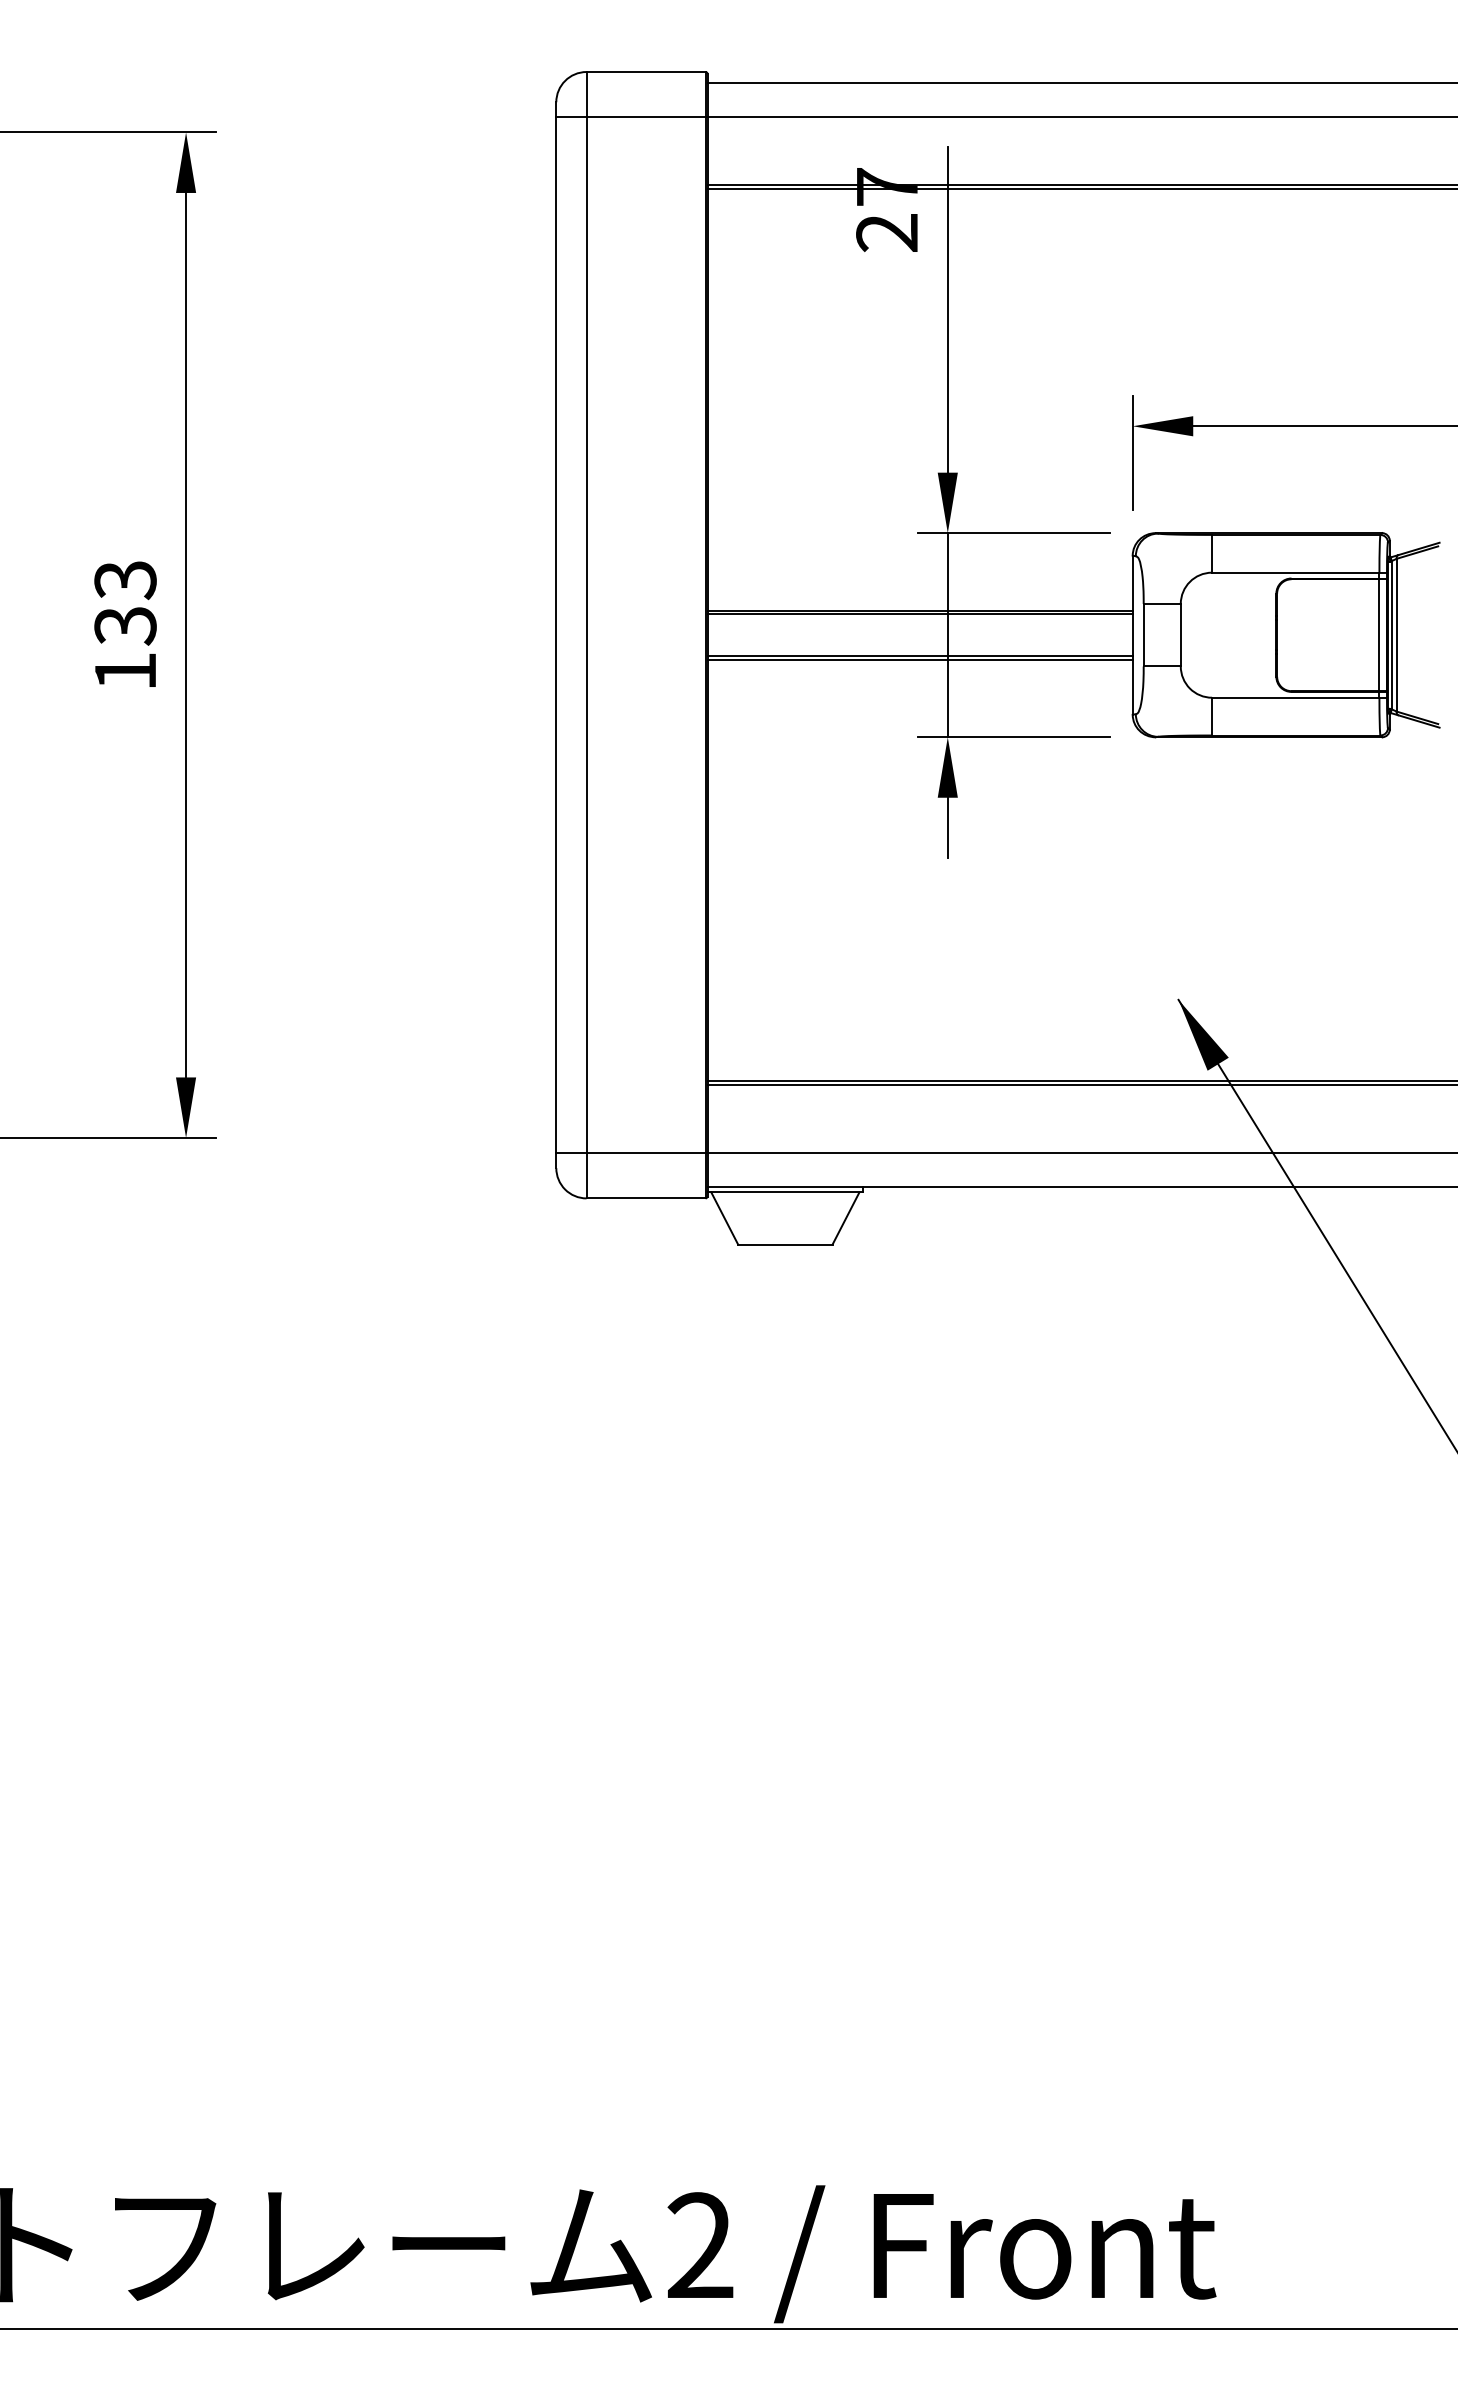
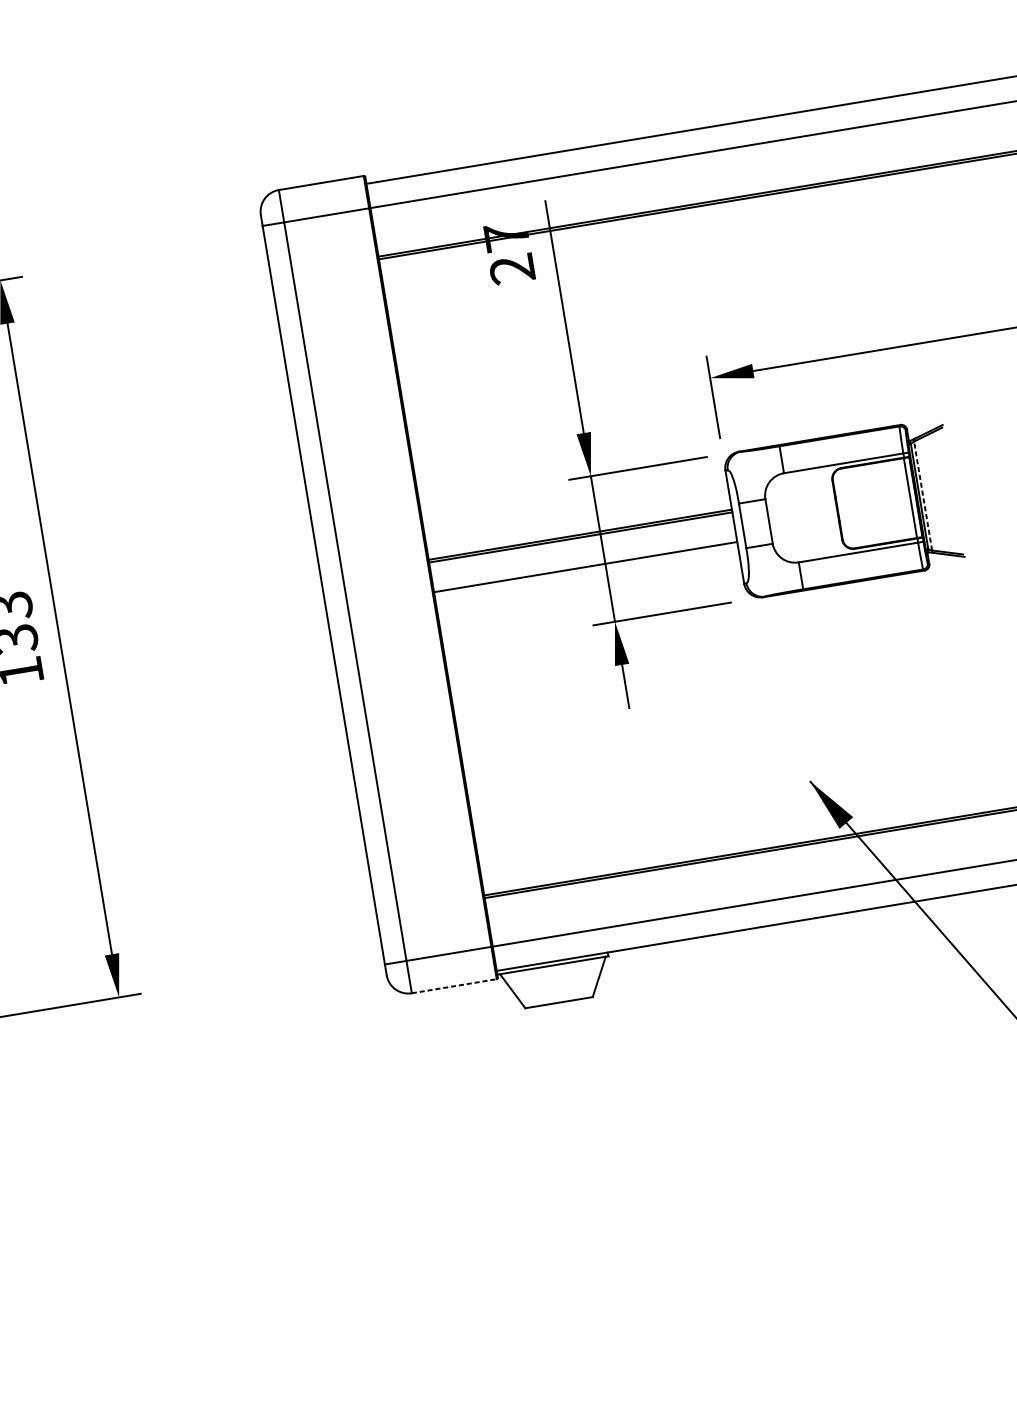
line: (1396, 634) -> (922, 495), solid -> dashed
line: (919, 659) -> (585, 569), removed
line: (646, 1198) -> (454, 986), solid -> dashed

